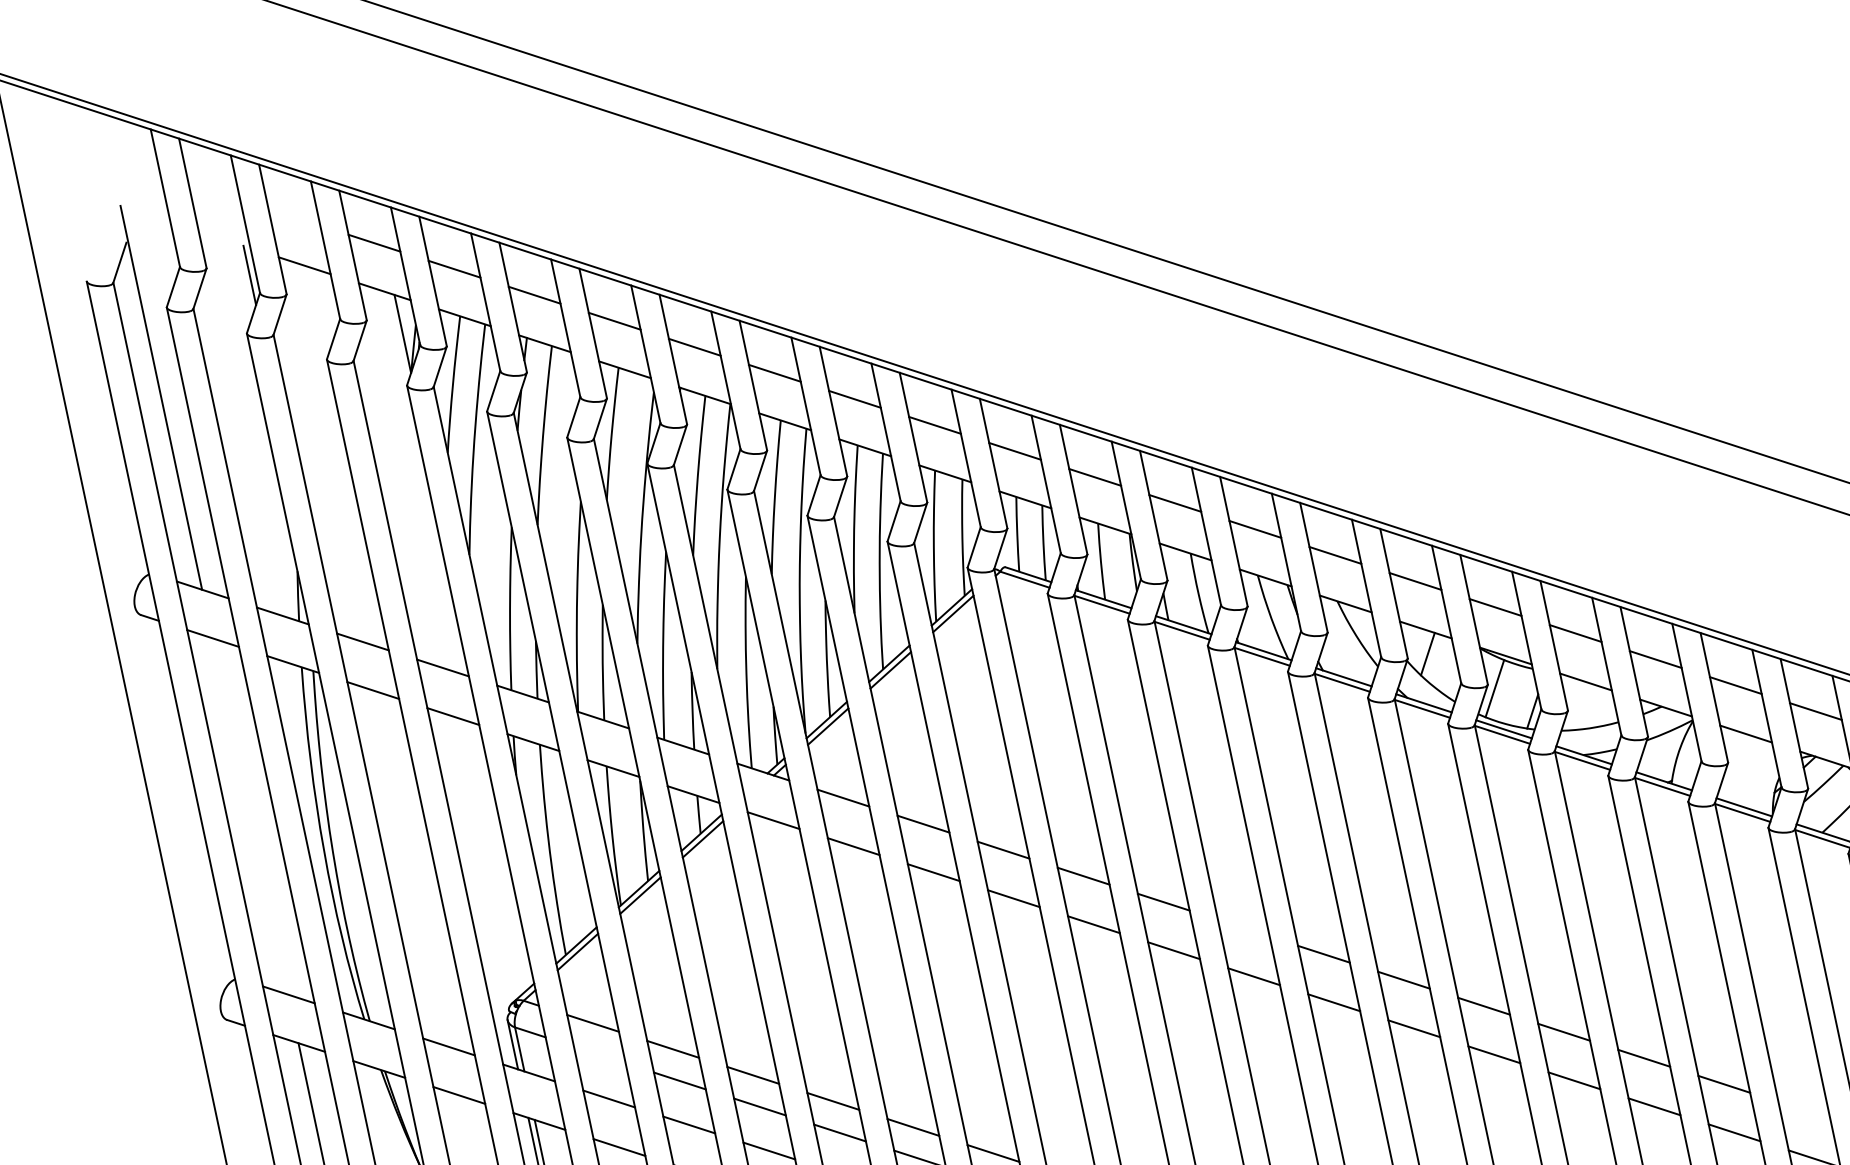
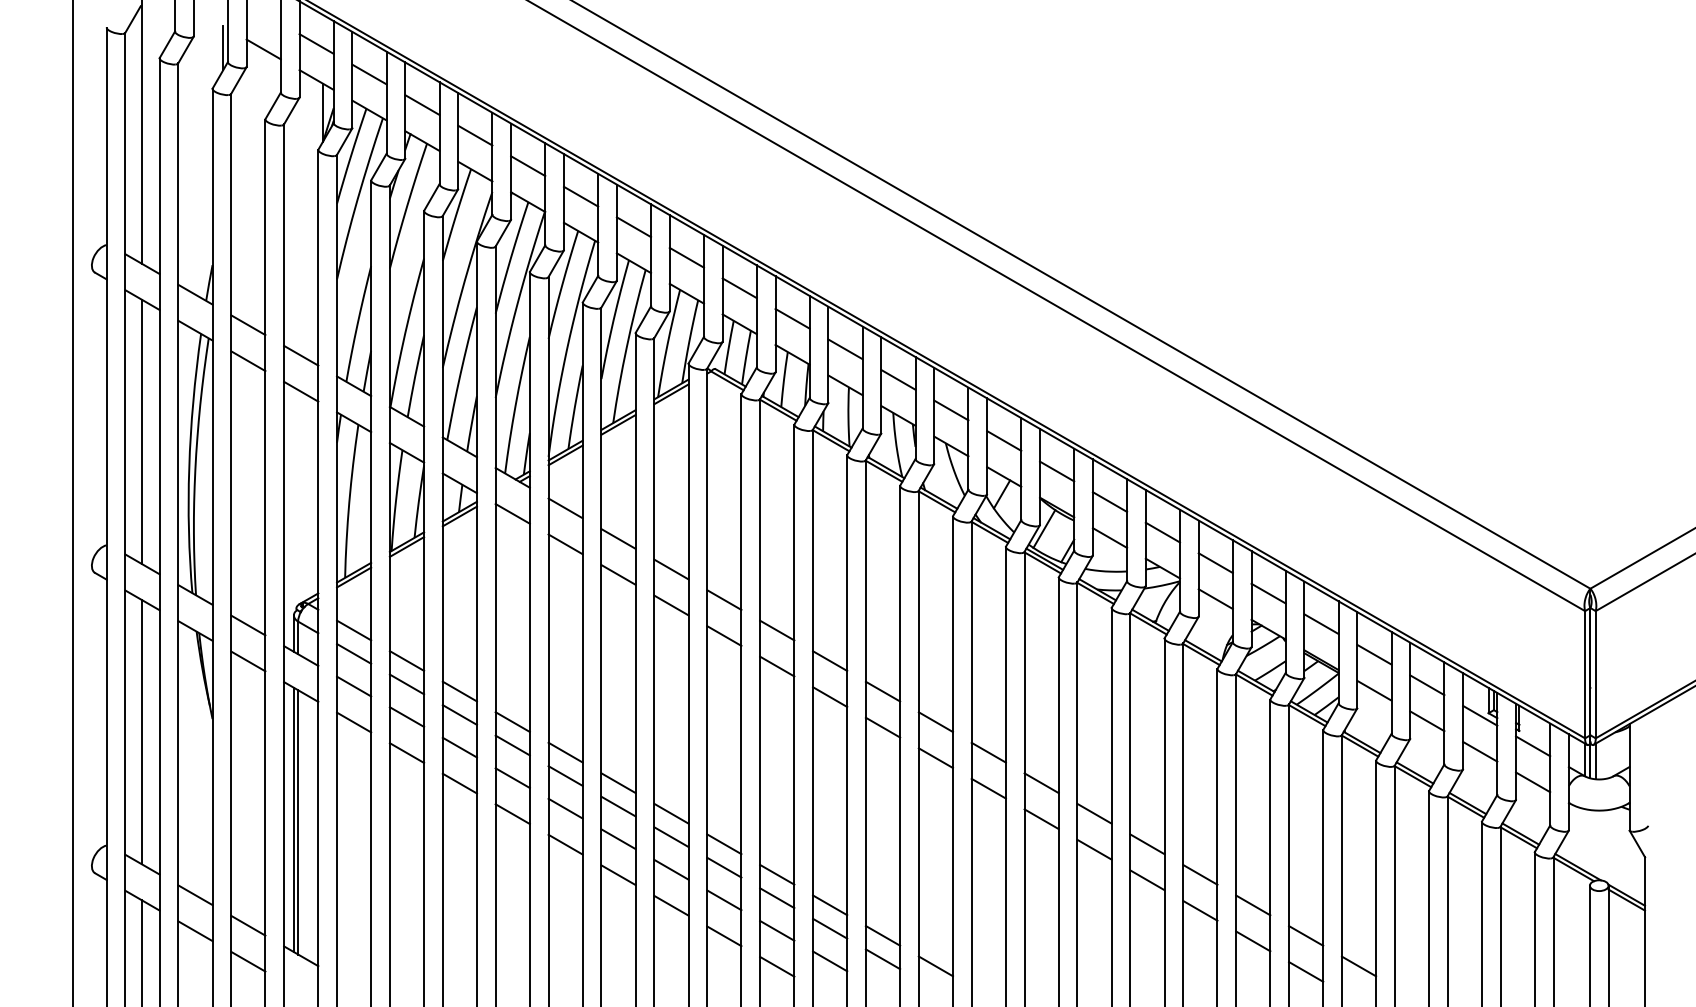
line: (250, 815) -> (142, 431), added
line: (1244, 927) -> (830, 660), added
line: (600, 1054) -> (354, 653), added
line: (1804, 1109) -> (1200, 874), added

